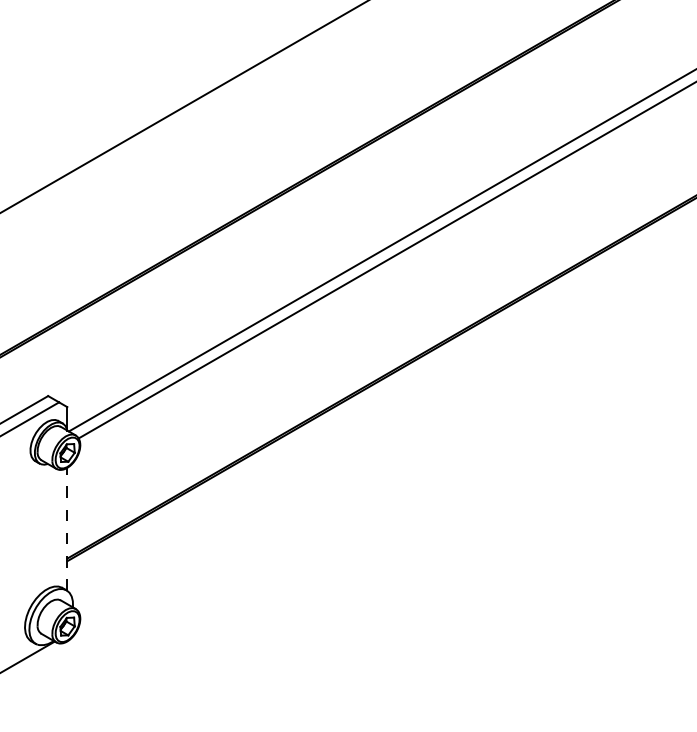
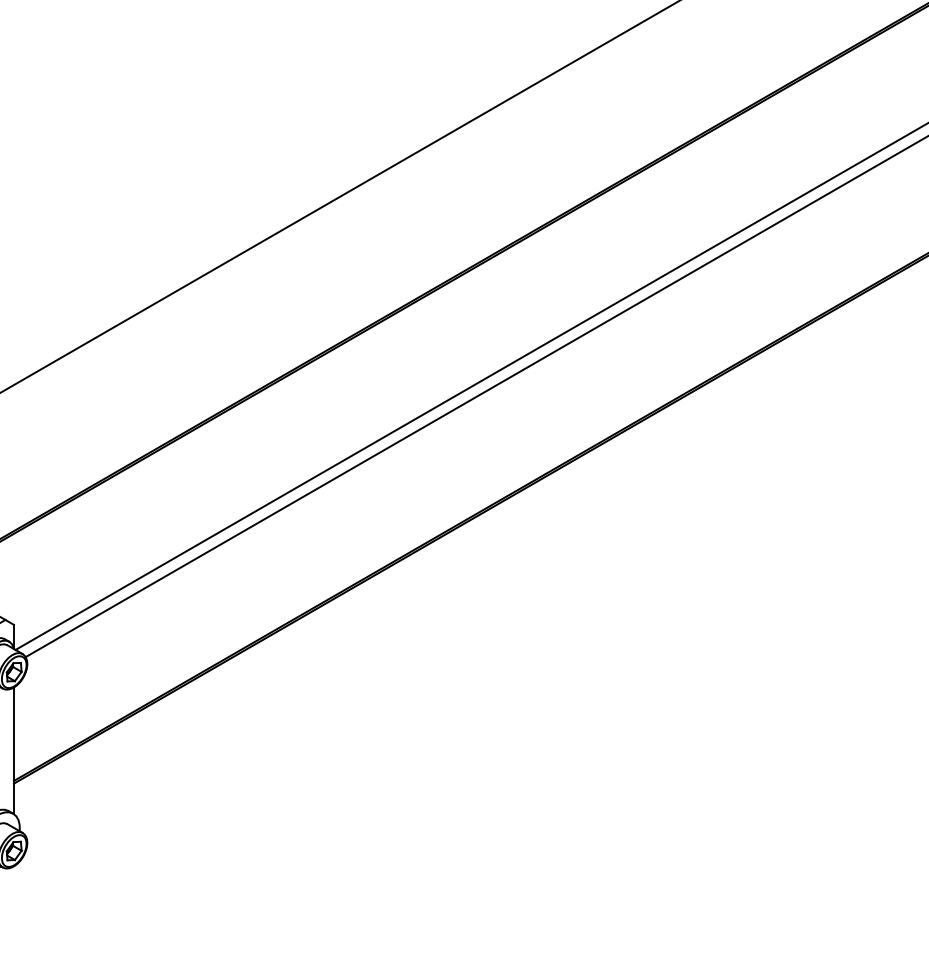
line: (66, 529) -> (13, 750), dashed -> solid

